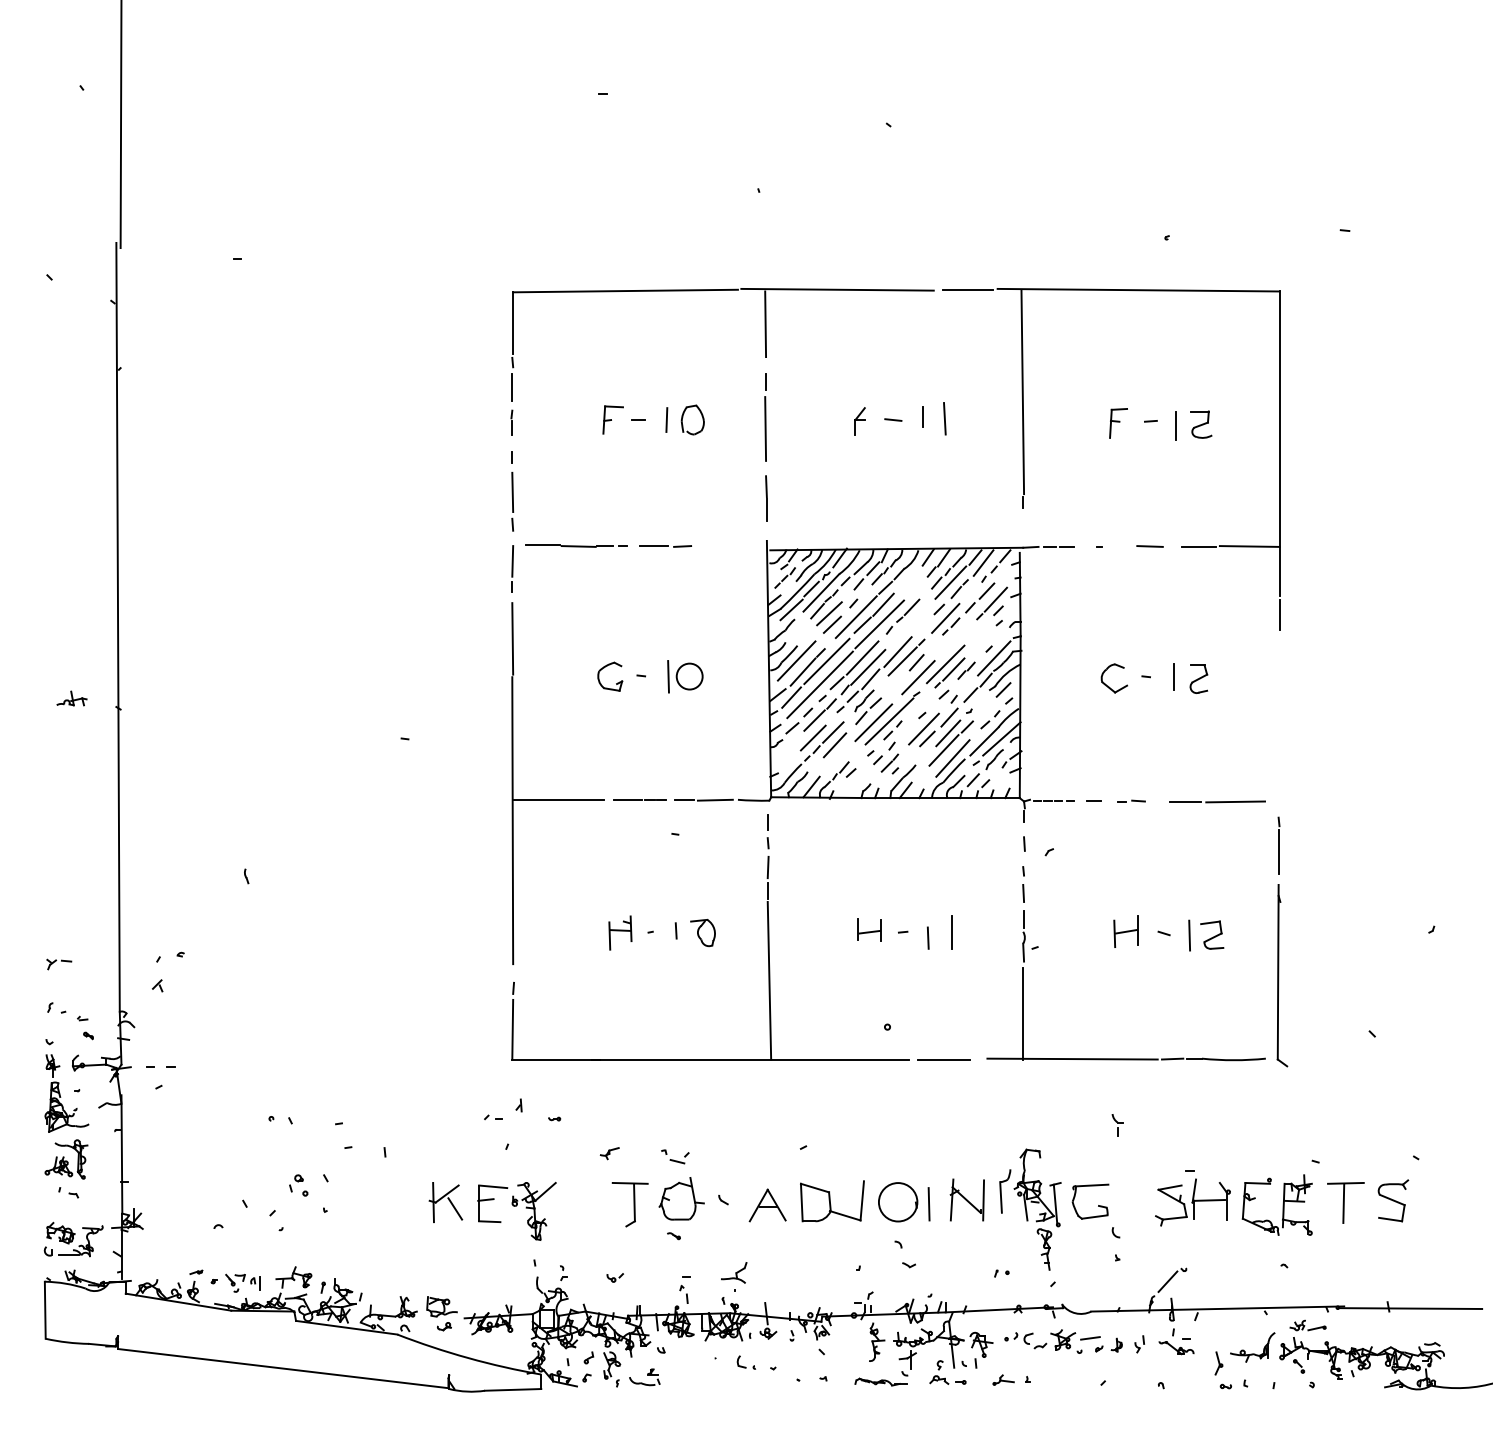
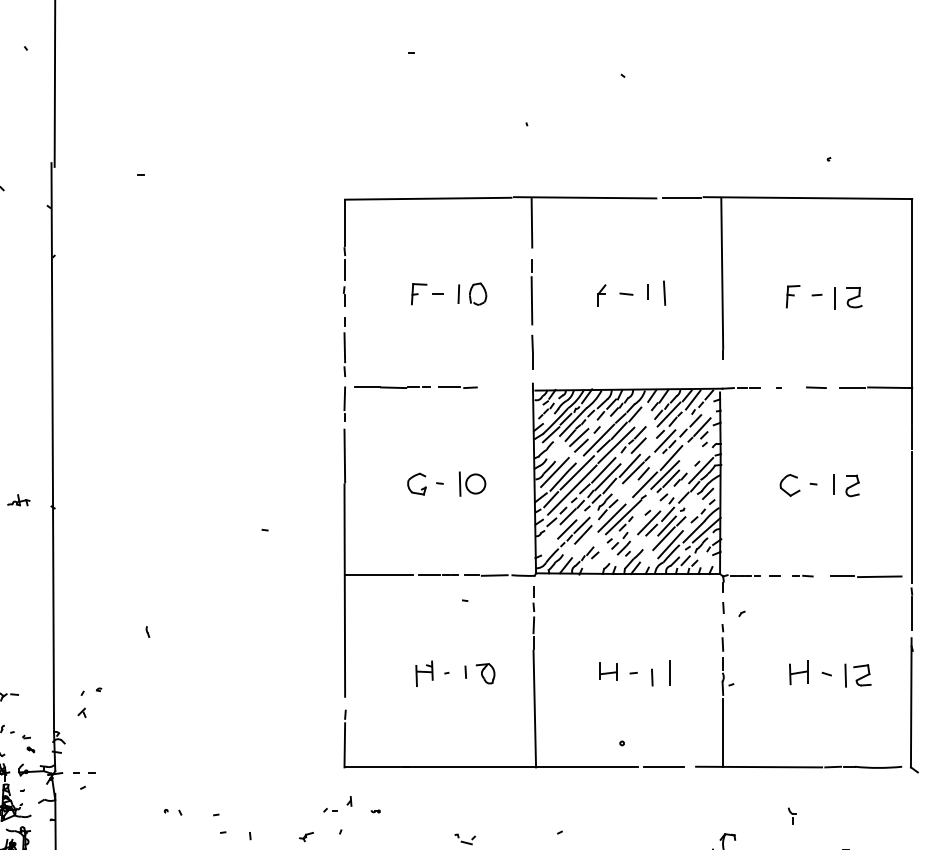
line: (905, 582) -> (635, 414), added
line: (909, 624) -> (638, 445), added
line: (953, 641) -> (670, 458), added
line: (1278, 721) -> (911, 517), added
part: (609, 1153) -> (306, 836), moved

